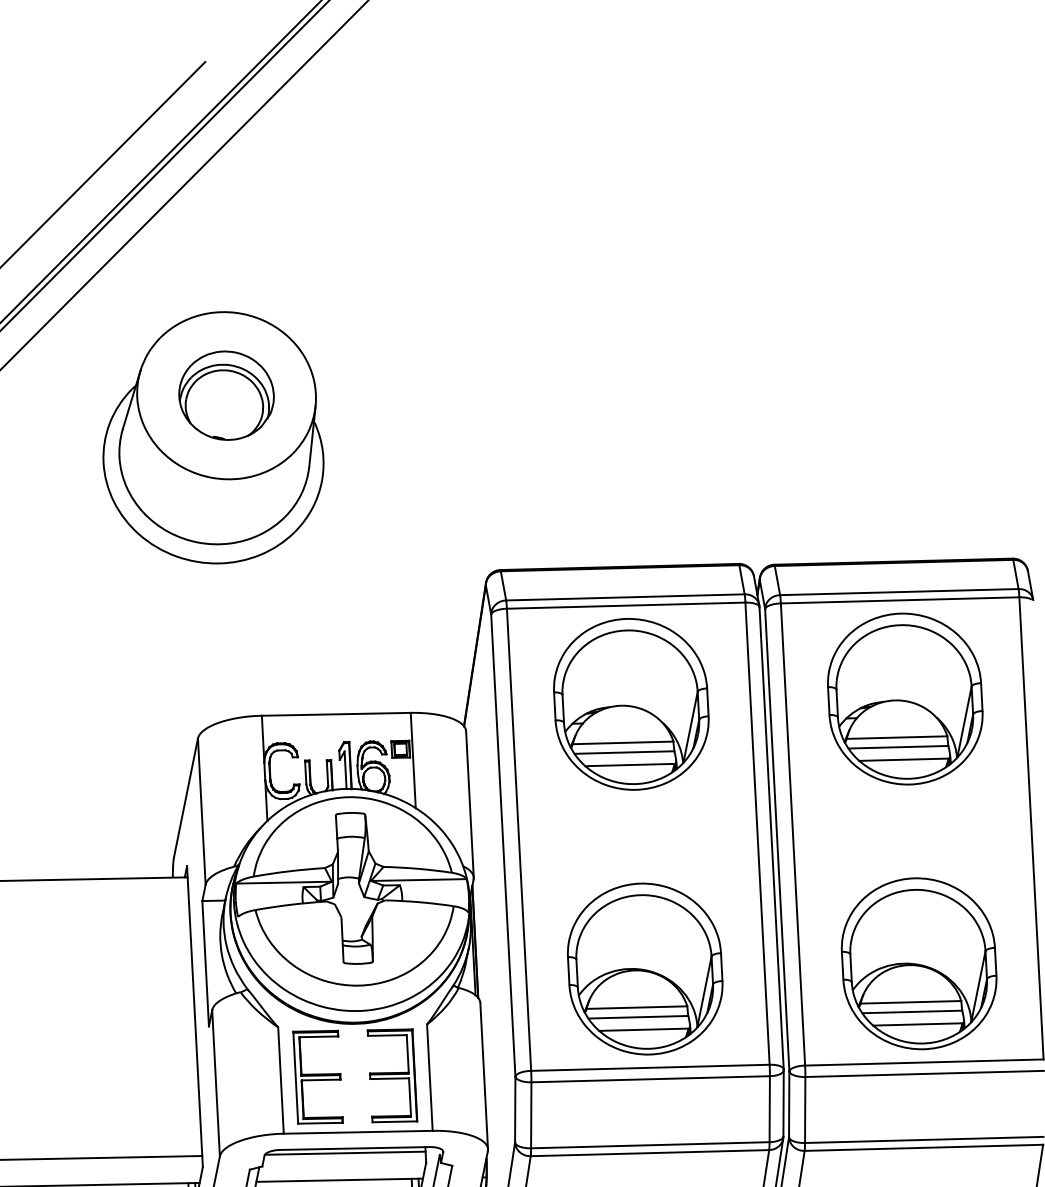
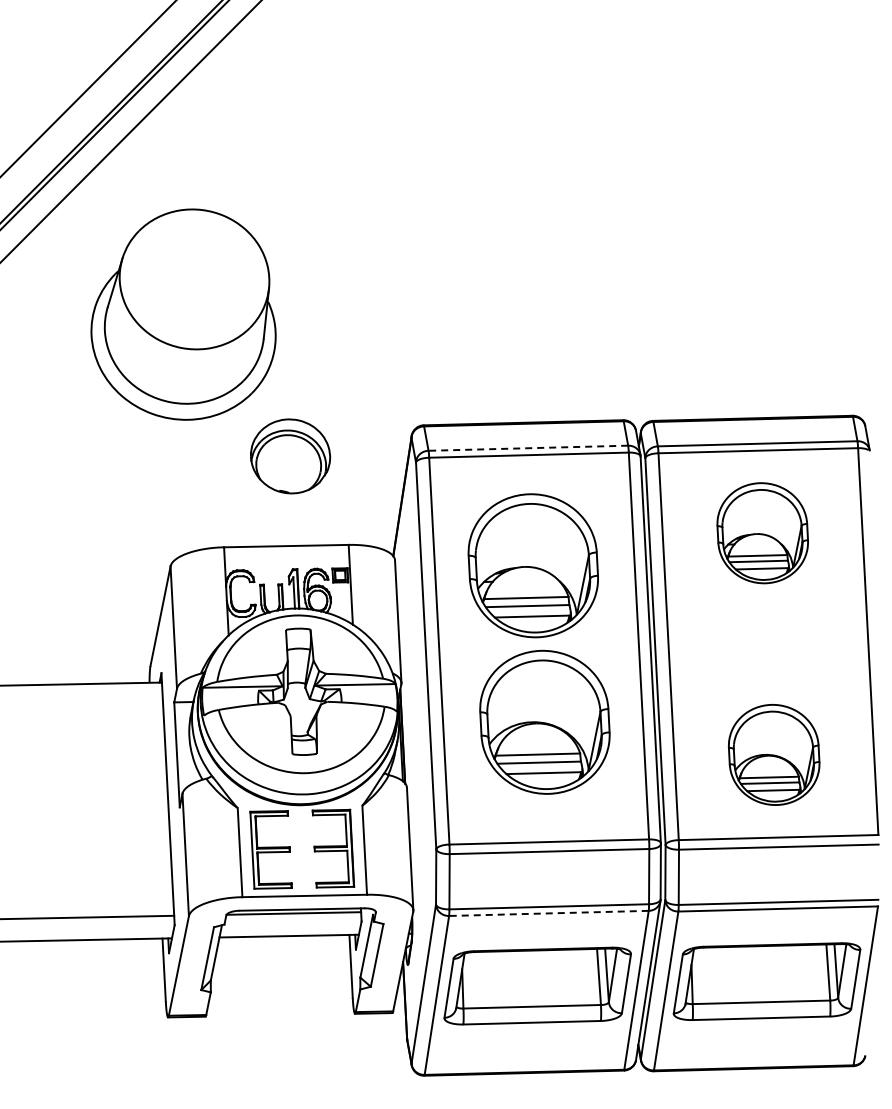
part: (226, 395) -> (290, 456), moved
line: (625, 597) -> (528, 448), solid -> dashed
part: (905, 698) -> (762, 532), size x0.7
part: (630, 704) -> (532, 565), moved
part: (918, 963) -> (773, 754), size x0.7
part: (644, 968) -> (544, 721), moved
line: (649, 1153) -> (548, 913), solid -> dashed

